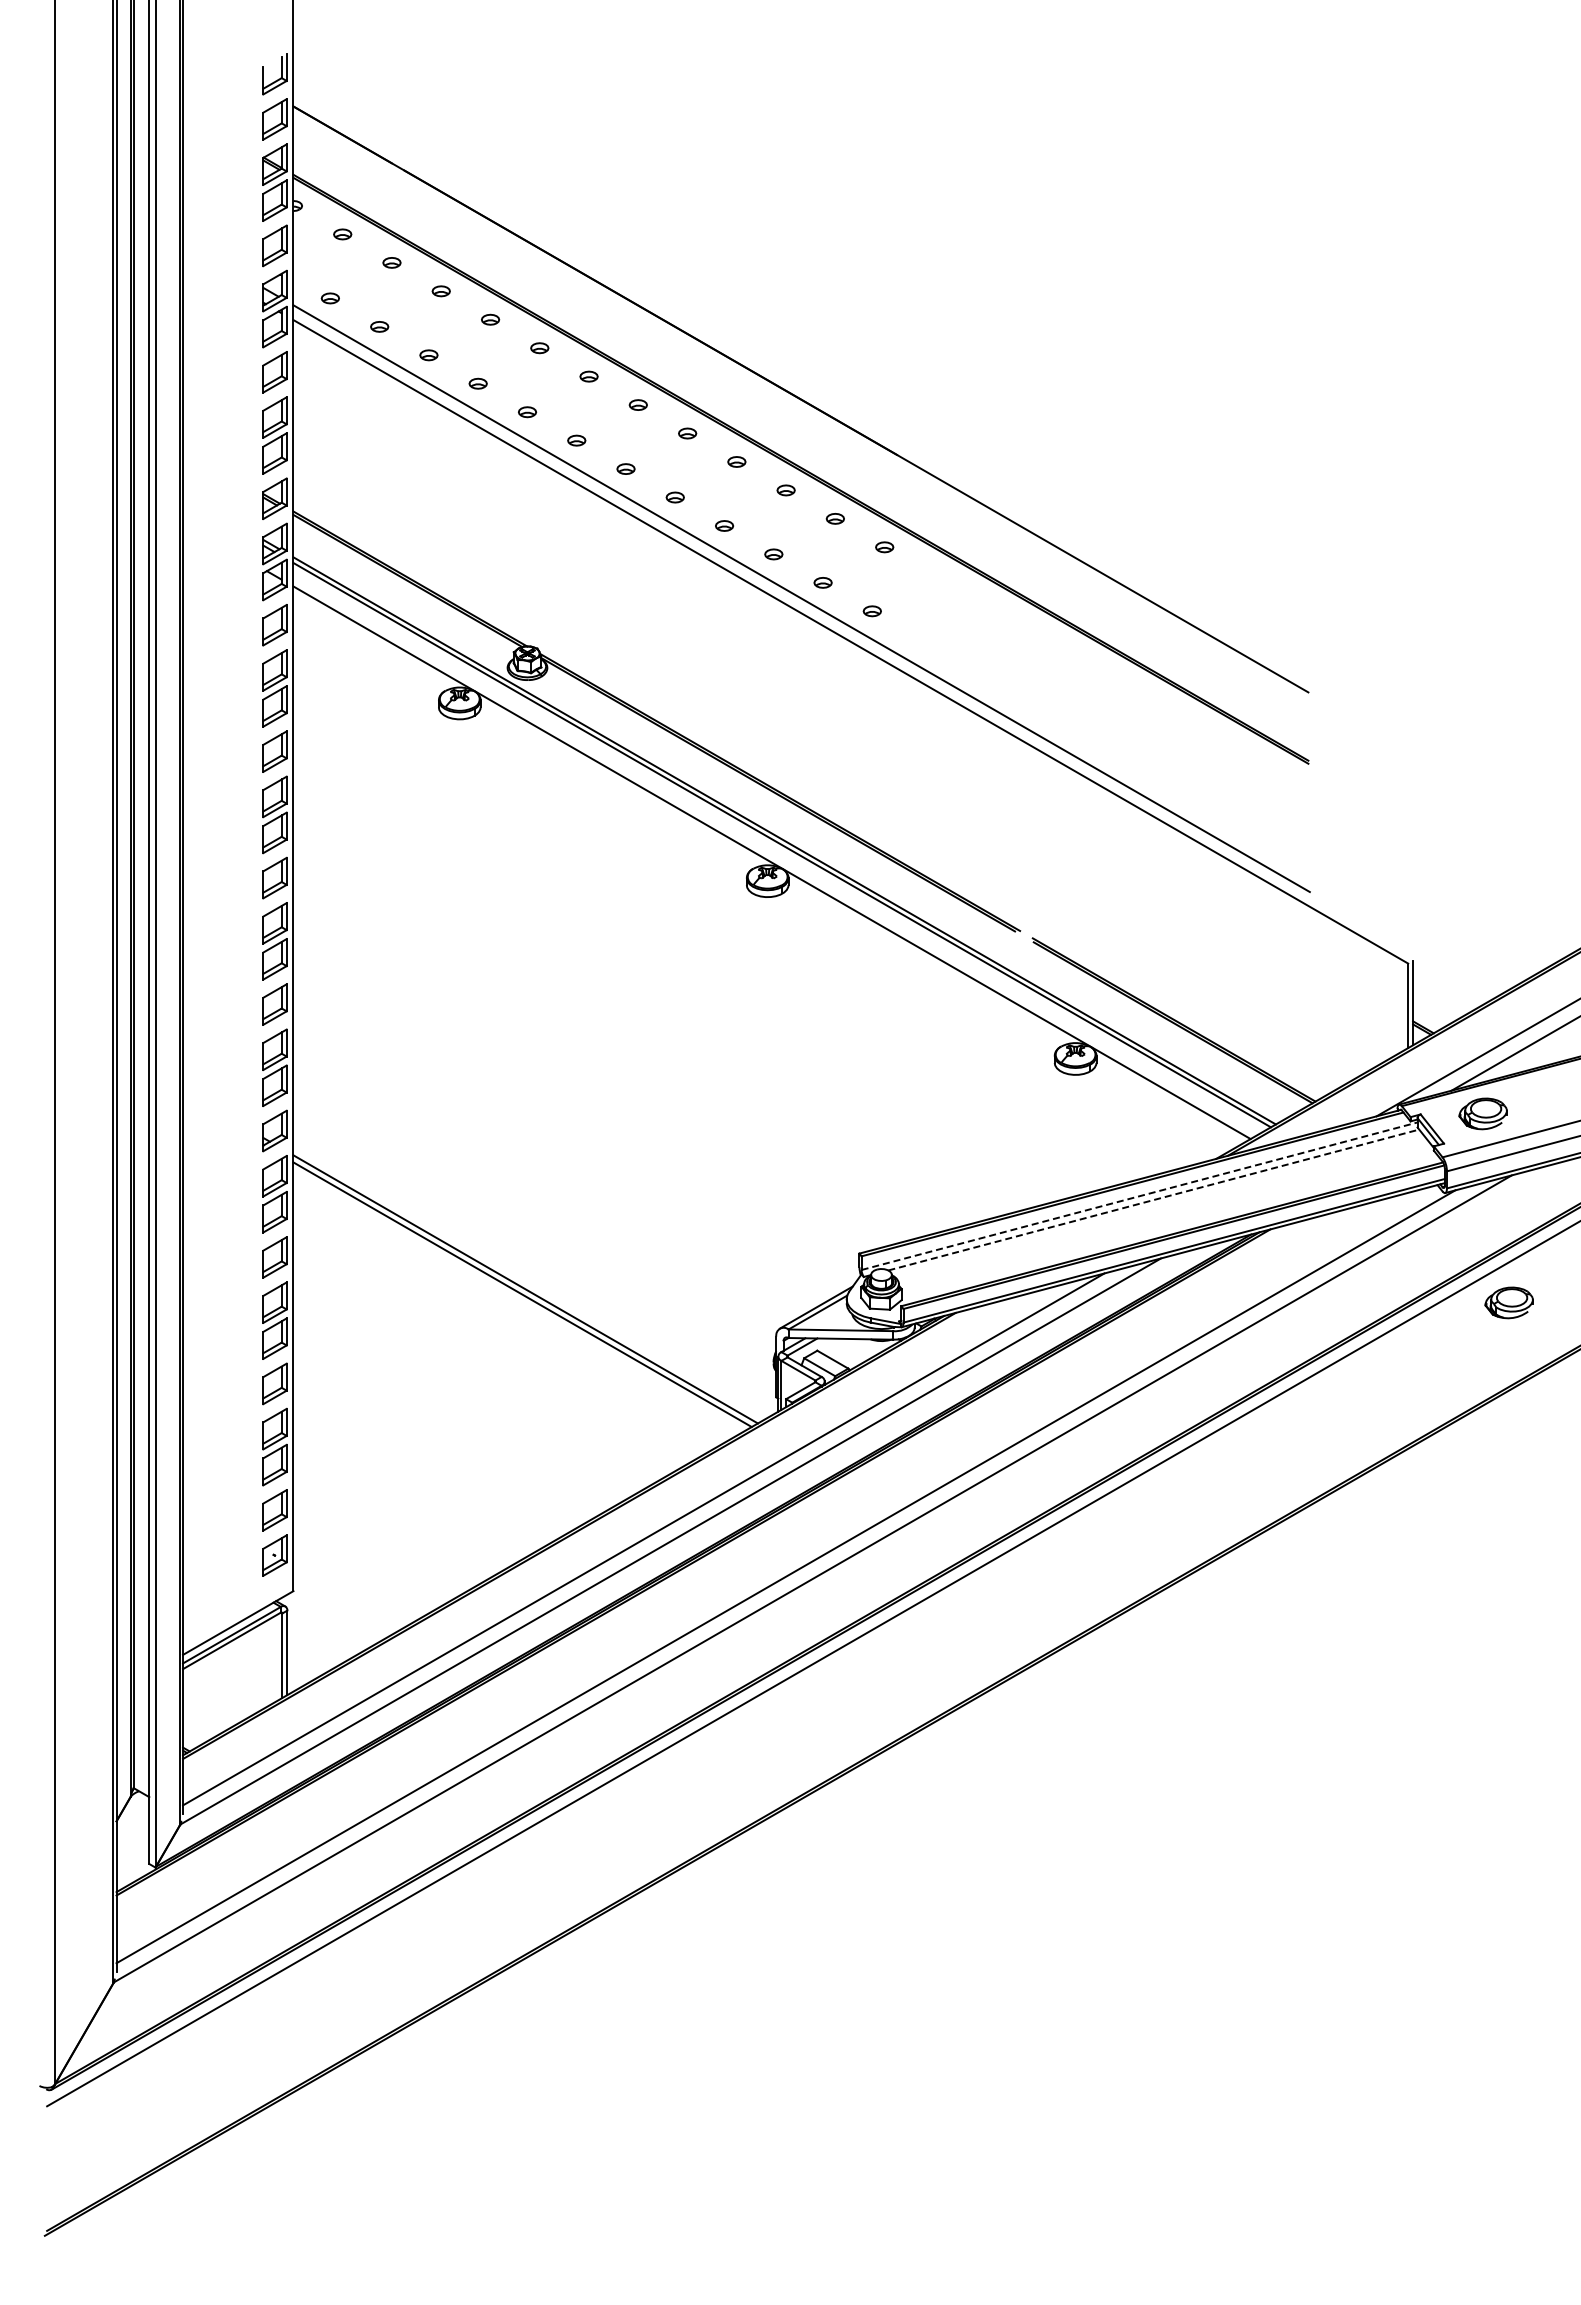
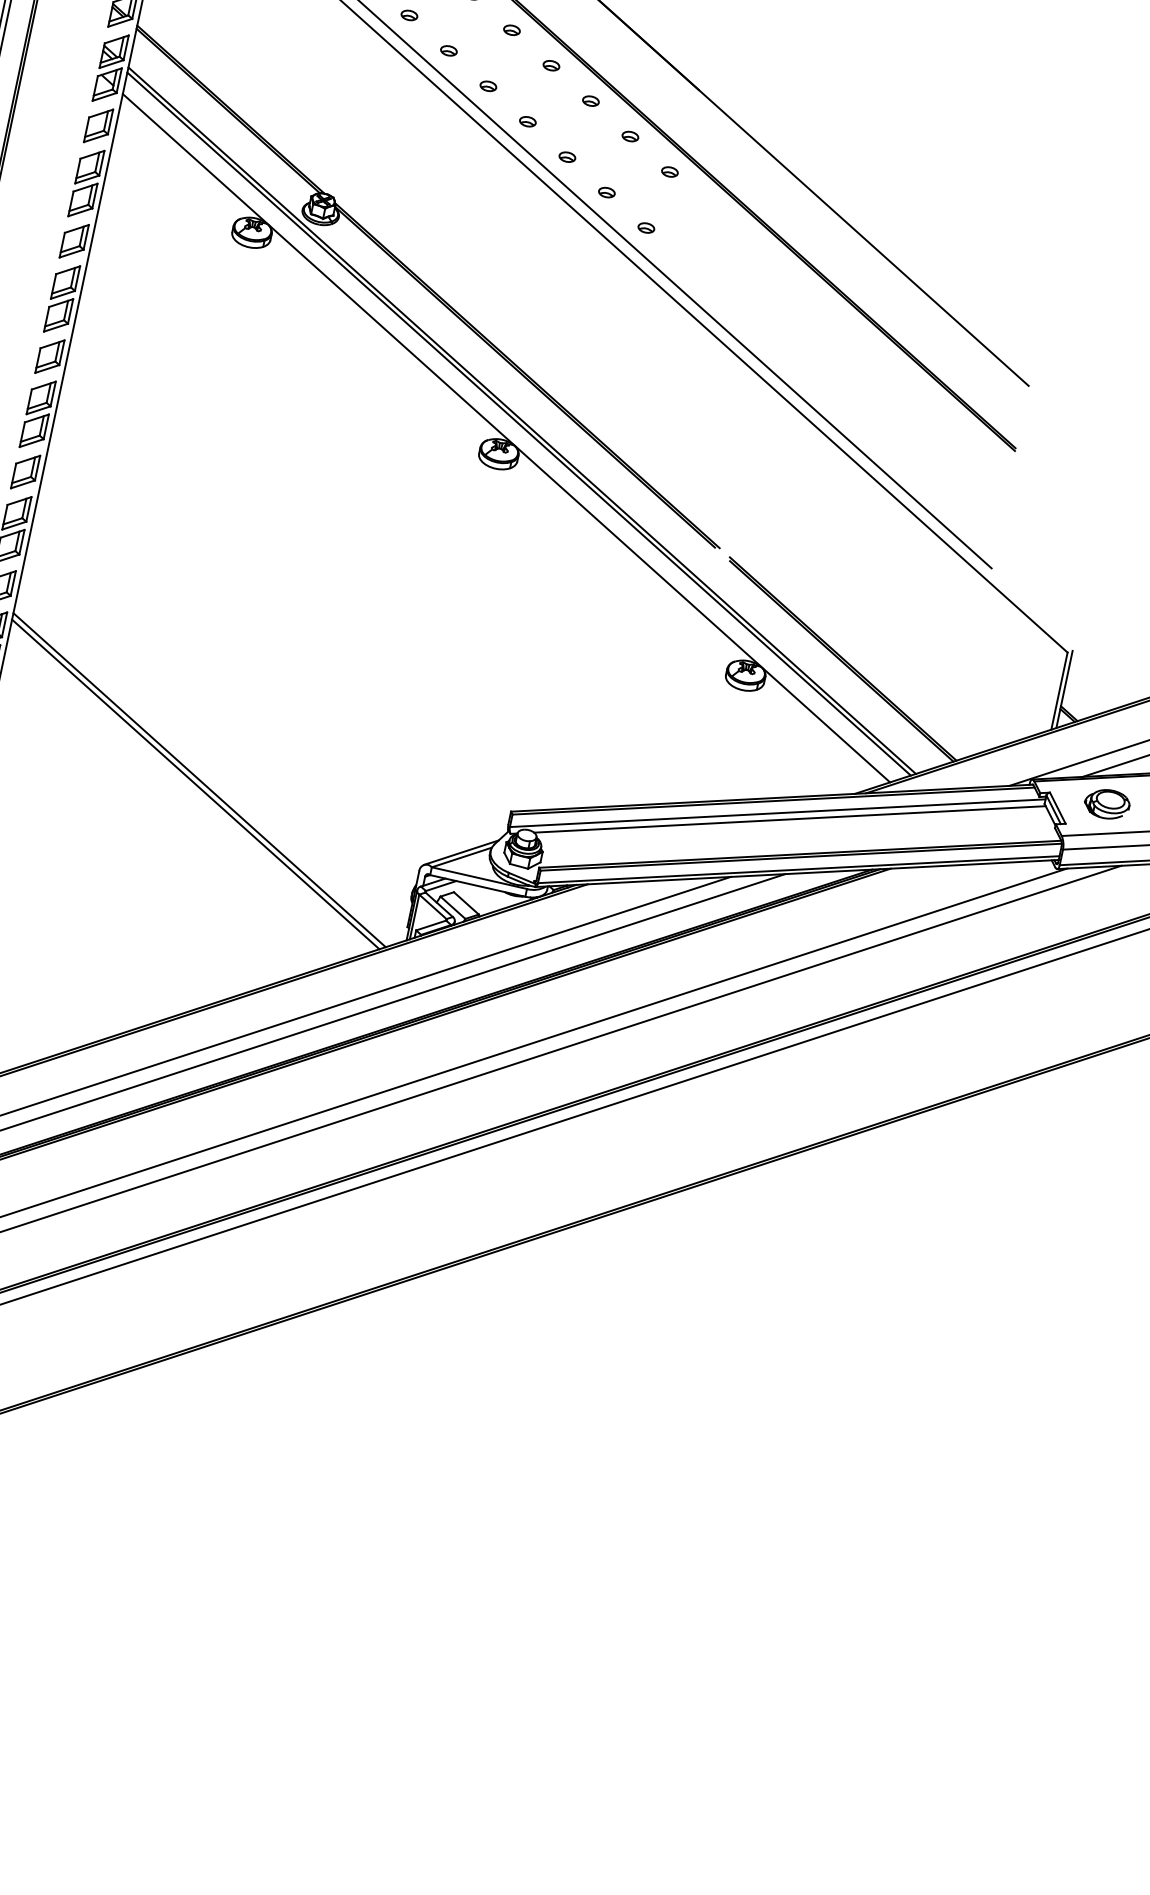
line: (1139, 1196) -> (777, 813), dashed -> solid
line: (1153, 1200) -> (789, 819), dashed -> solid
part: (1508, 1302) -> (1093, 981), removed

